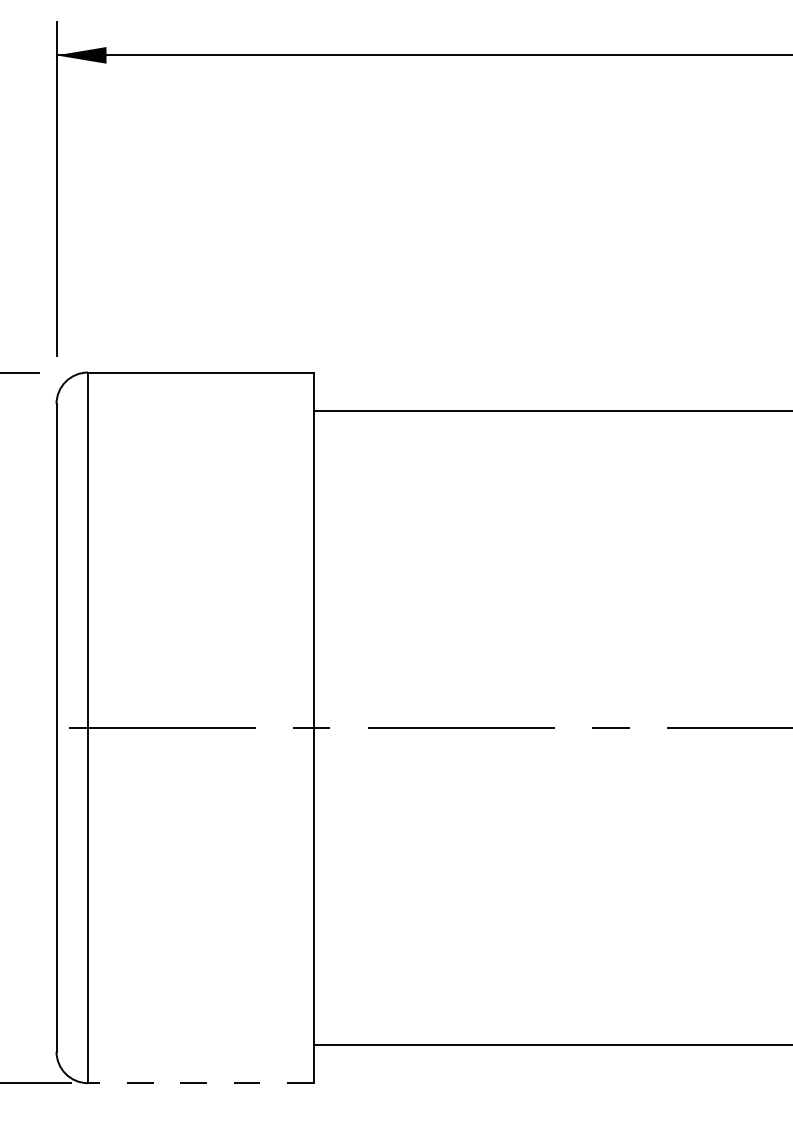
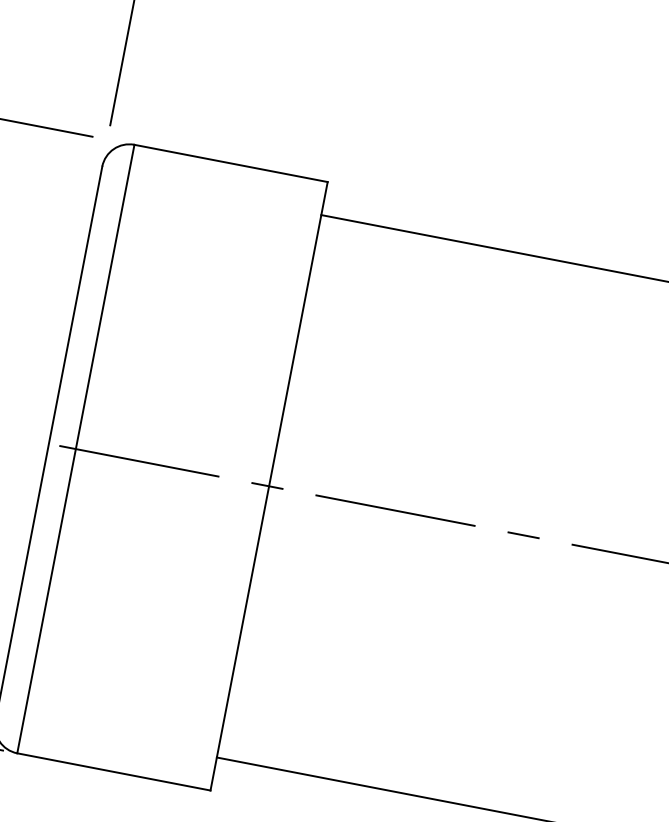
line: (200, 1083) -> (113, 772), dashed -> solid

